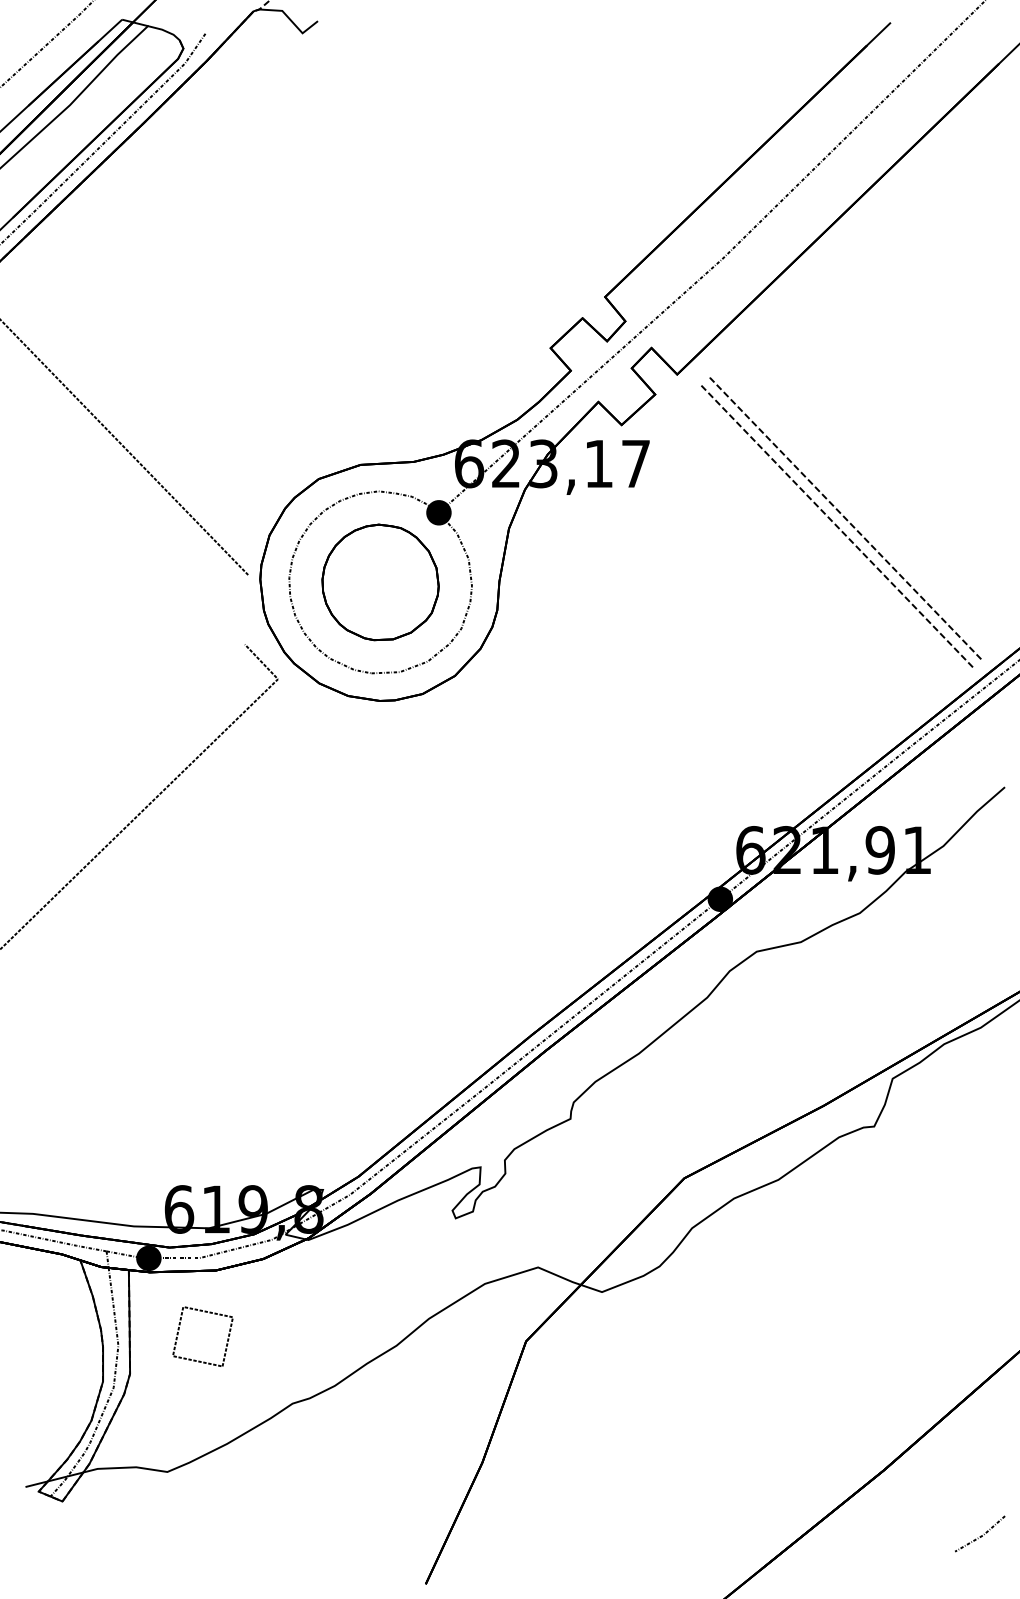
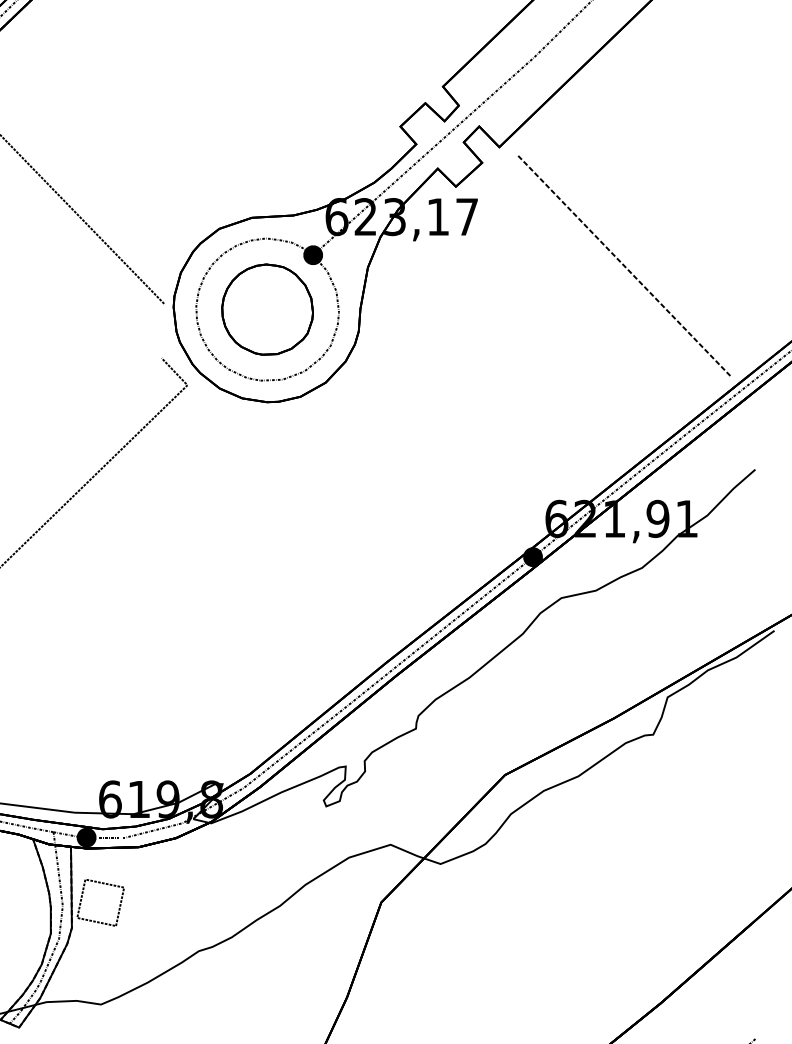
line: (845, 518) -> (630, 259), removed
part: (179, 1330) -> (82, 897), moved

